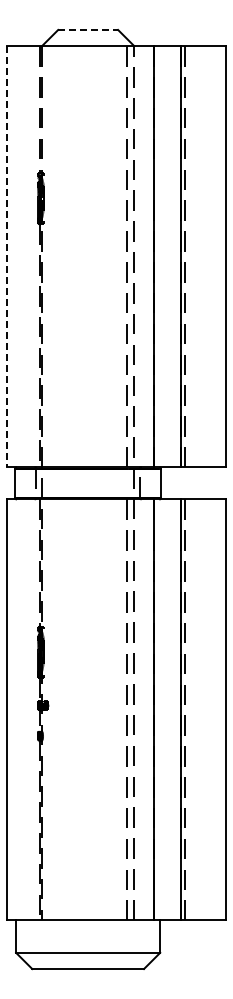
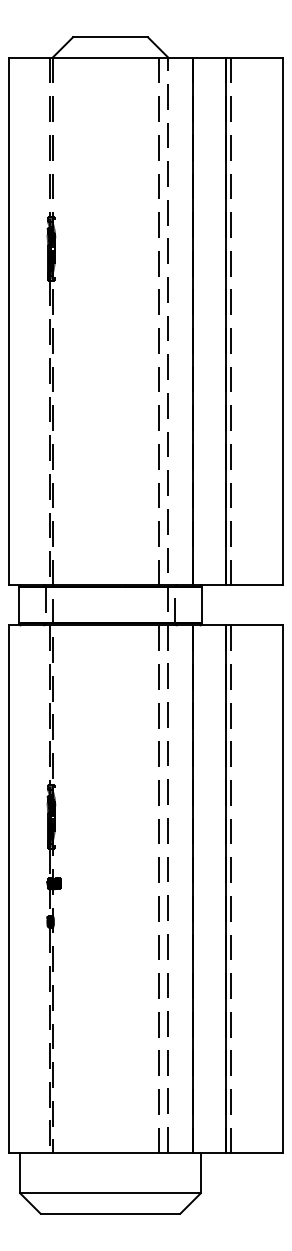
line: (88, 29) -> (110, 36), dashed -> solid
line: (7, 257) -> (9, 322), dashed -> solid

